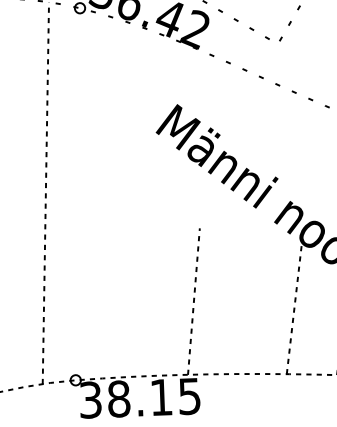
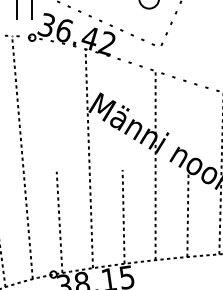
line: (148, 205) -> (88, 158), added
line: (251, 226) -> (155, 165), added
line: (93, 300) -> (59, 222), added

